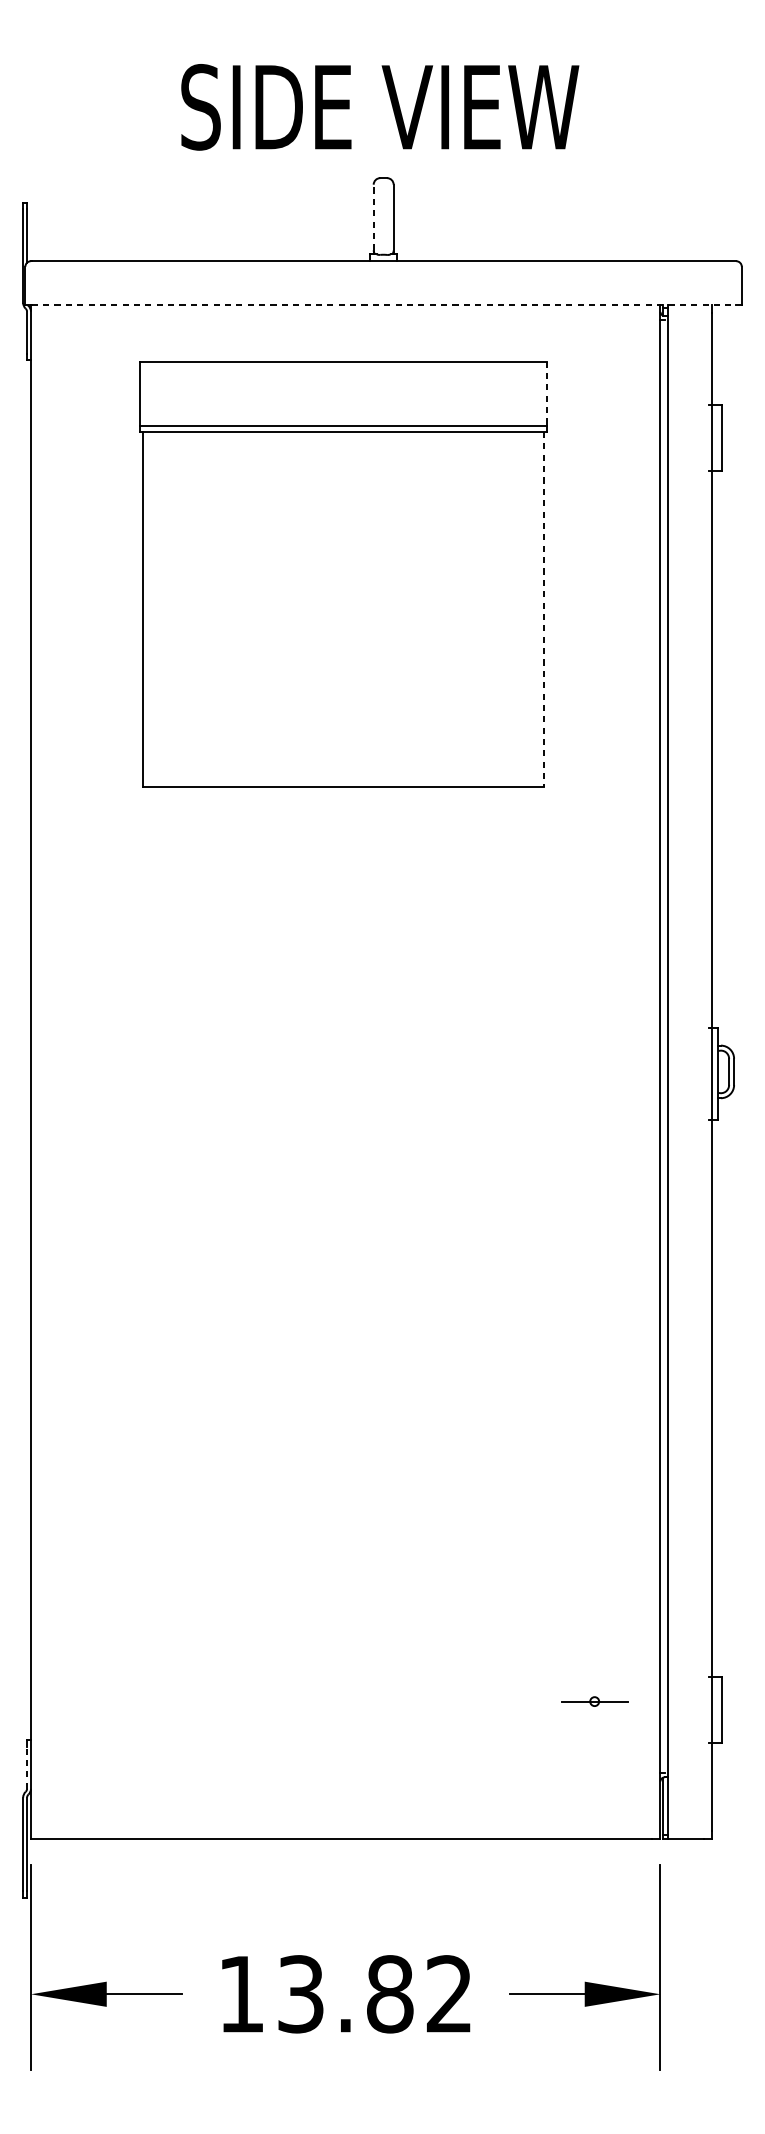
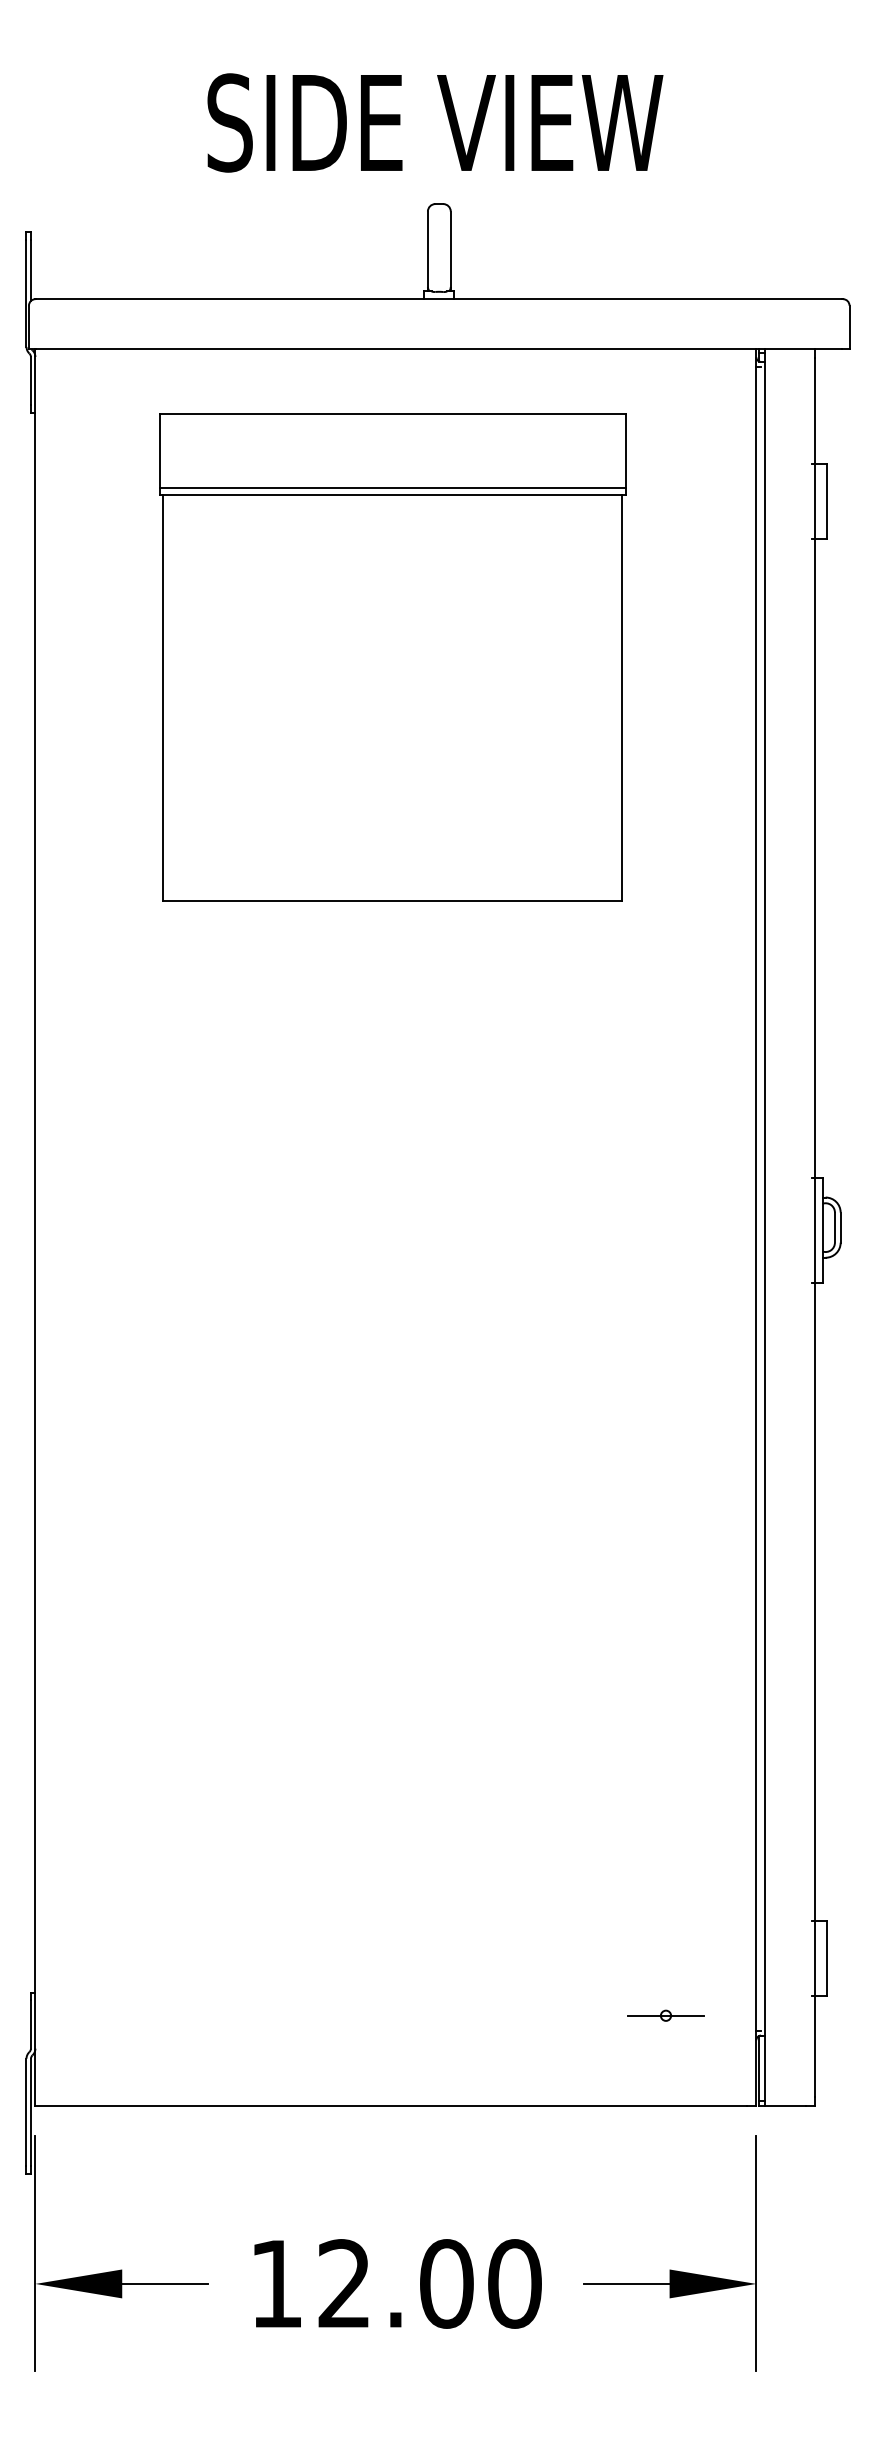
line: (373, 217) -> (427, 249), dashed -> solid
line: (383, 305) -> (439, 349), dashed -> solid
line: (547, 393) -> (626, 450), dashed -> solid
line: (543, 609) -> (622, 698), dashed -> solid
part: (594, 1701) -> (665, 2015), moved
line: (26, 1767) -> (30, 2024), dashed -> solid
text: (375, 1993) -> (429, 2283), 13.82 -> 12.00

